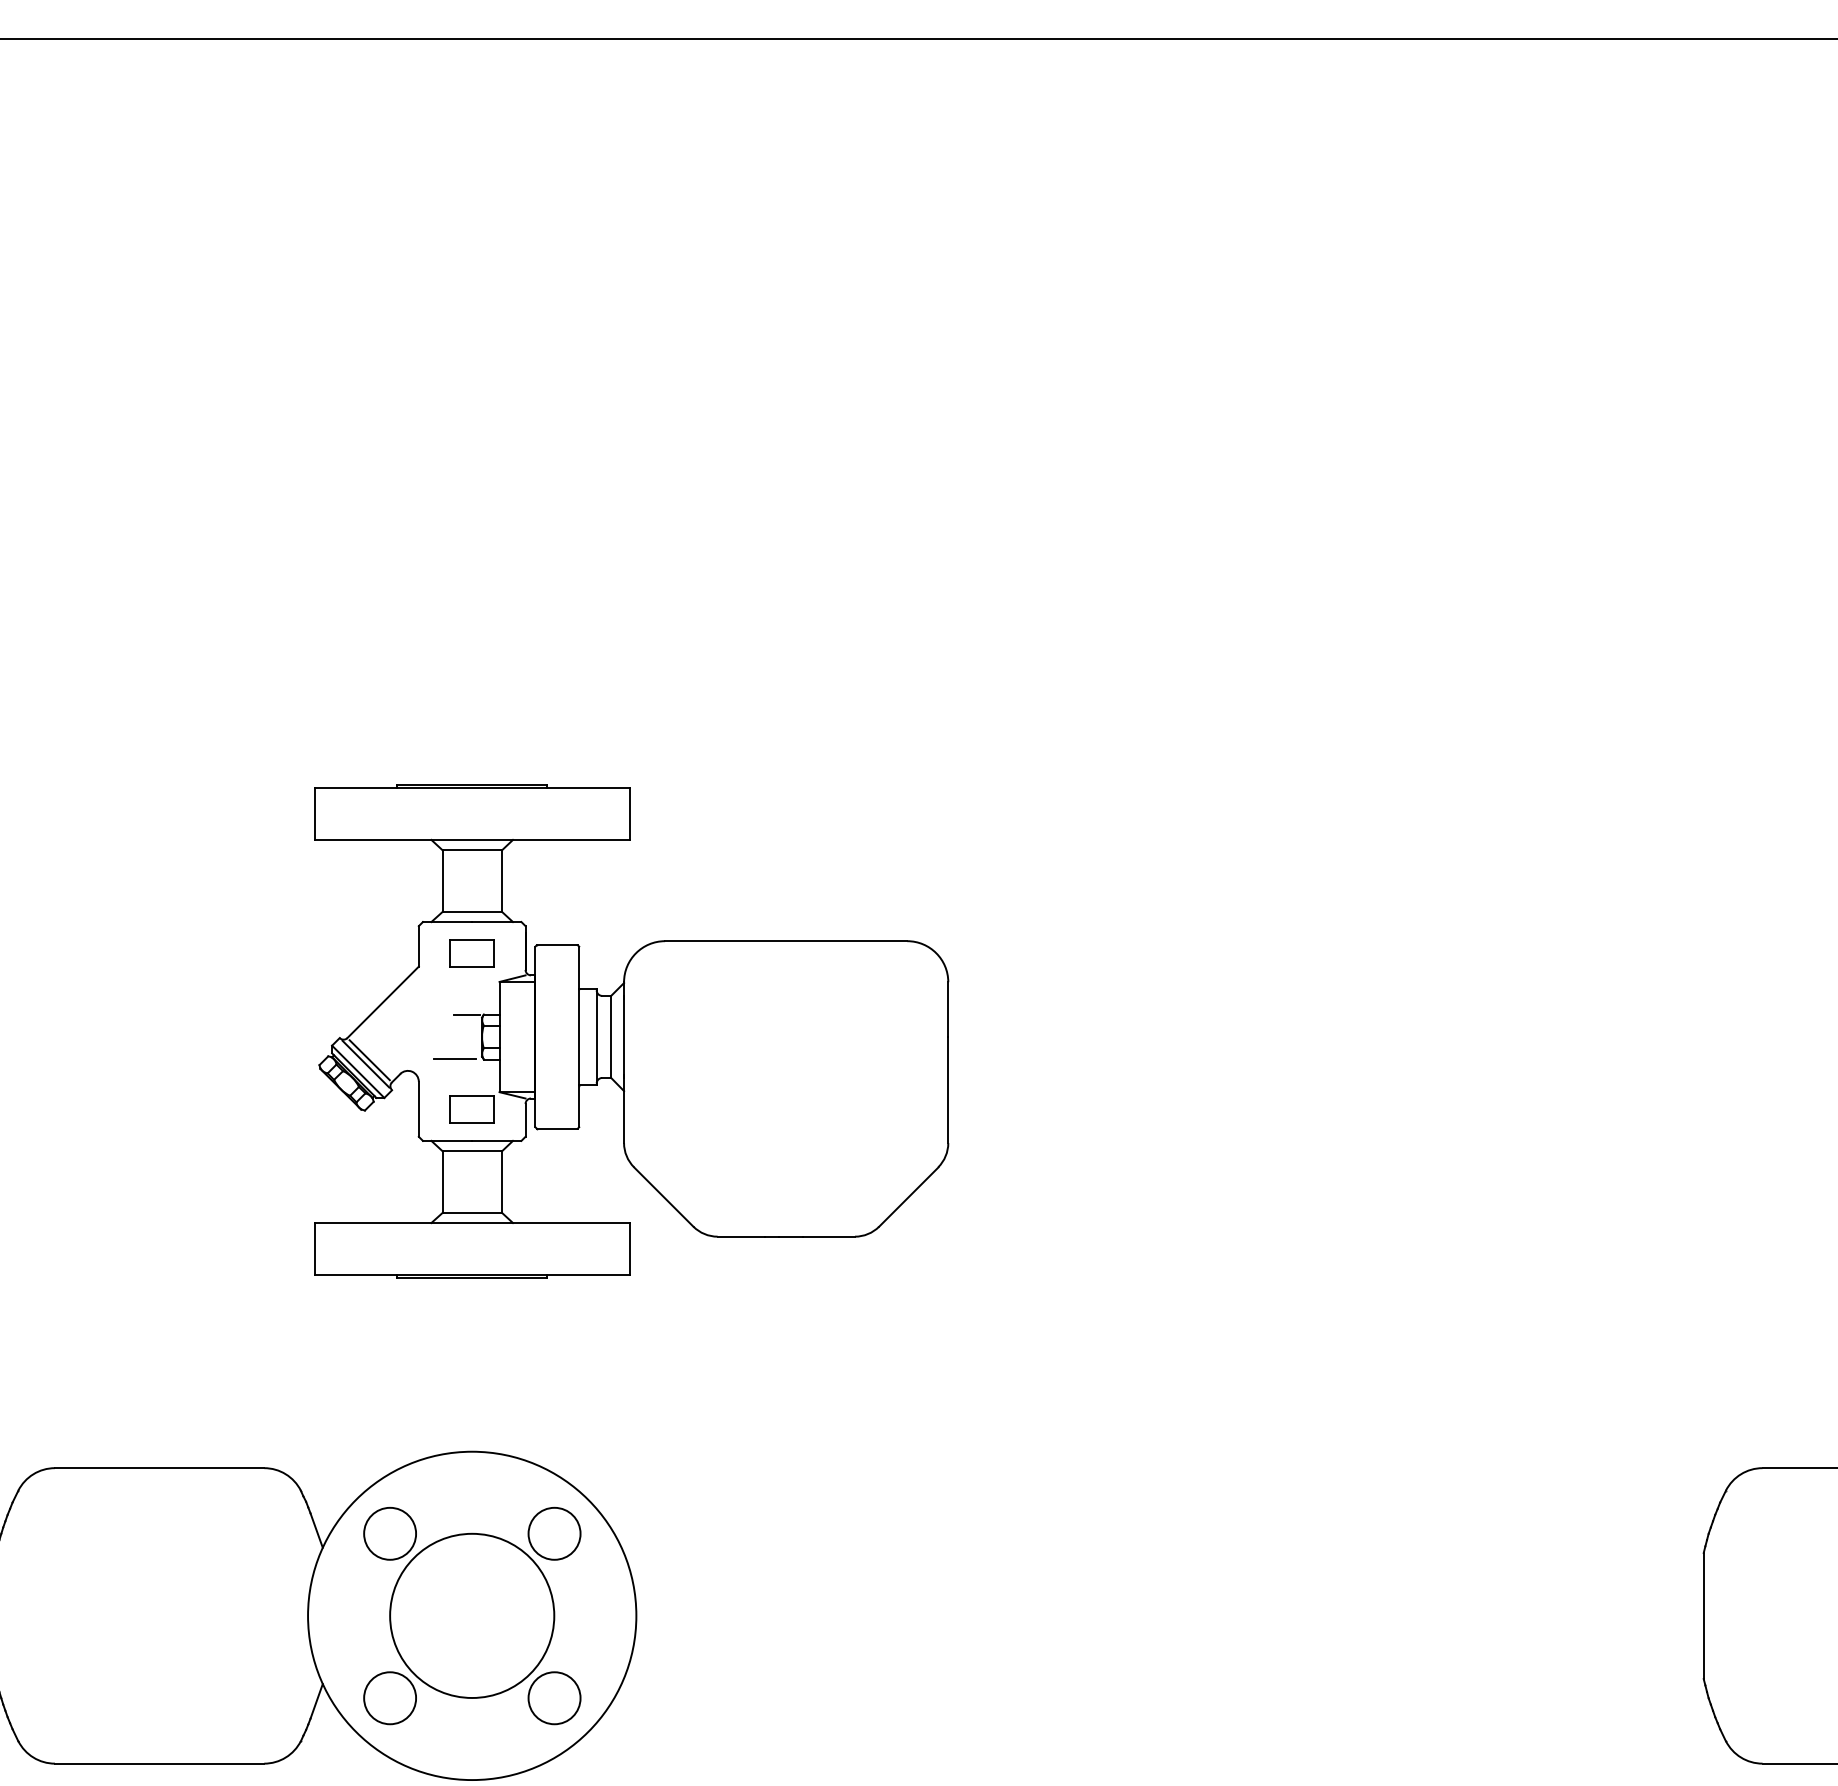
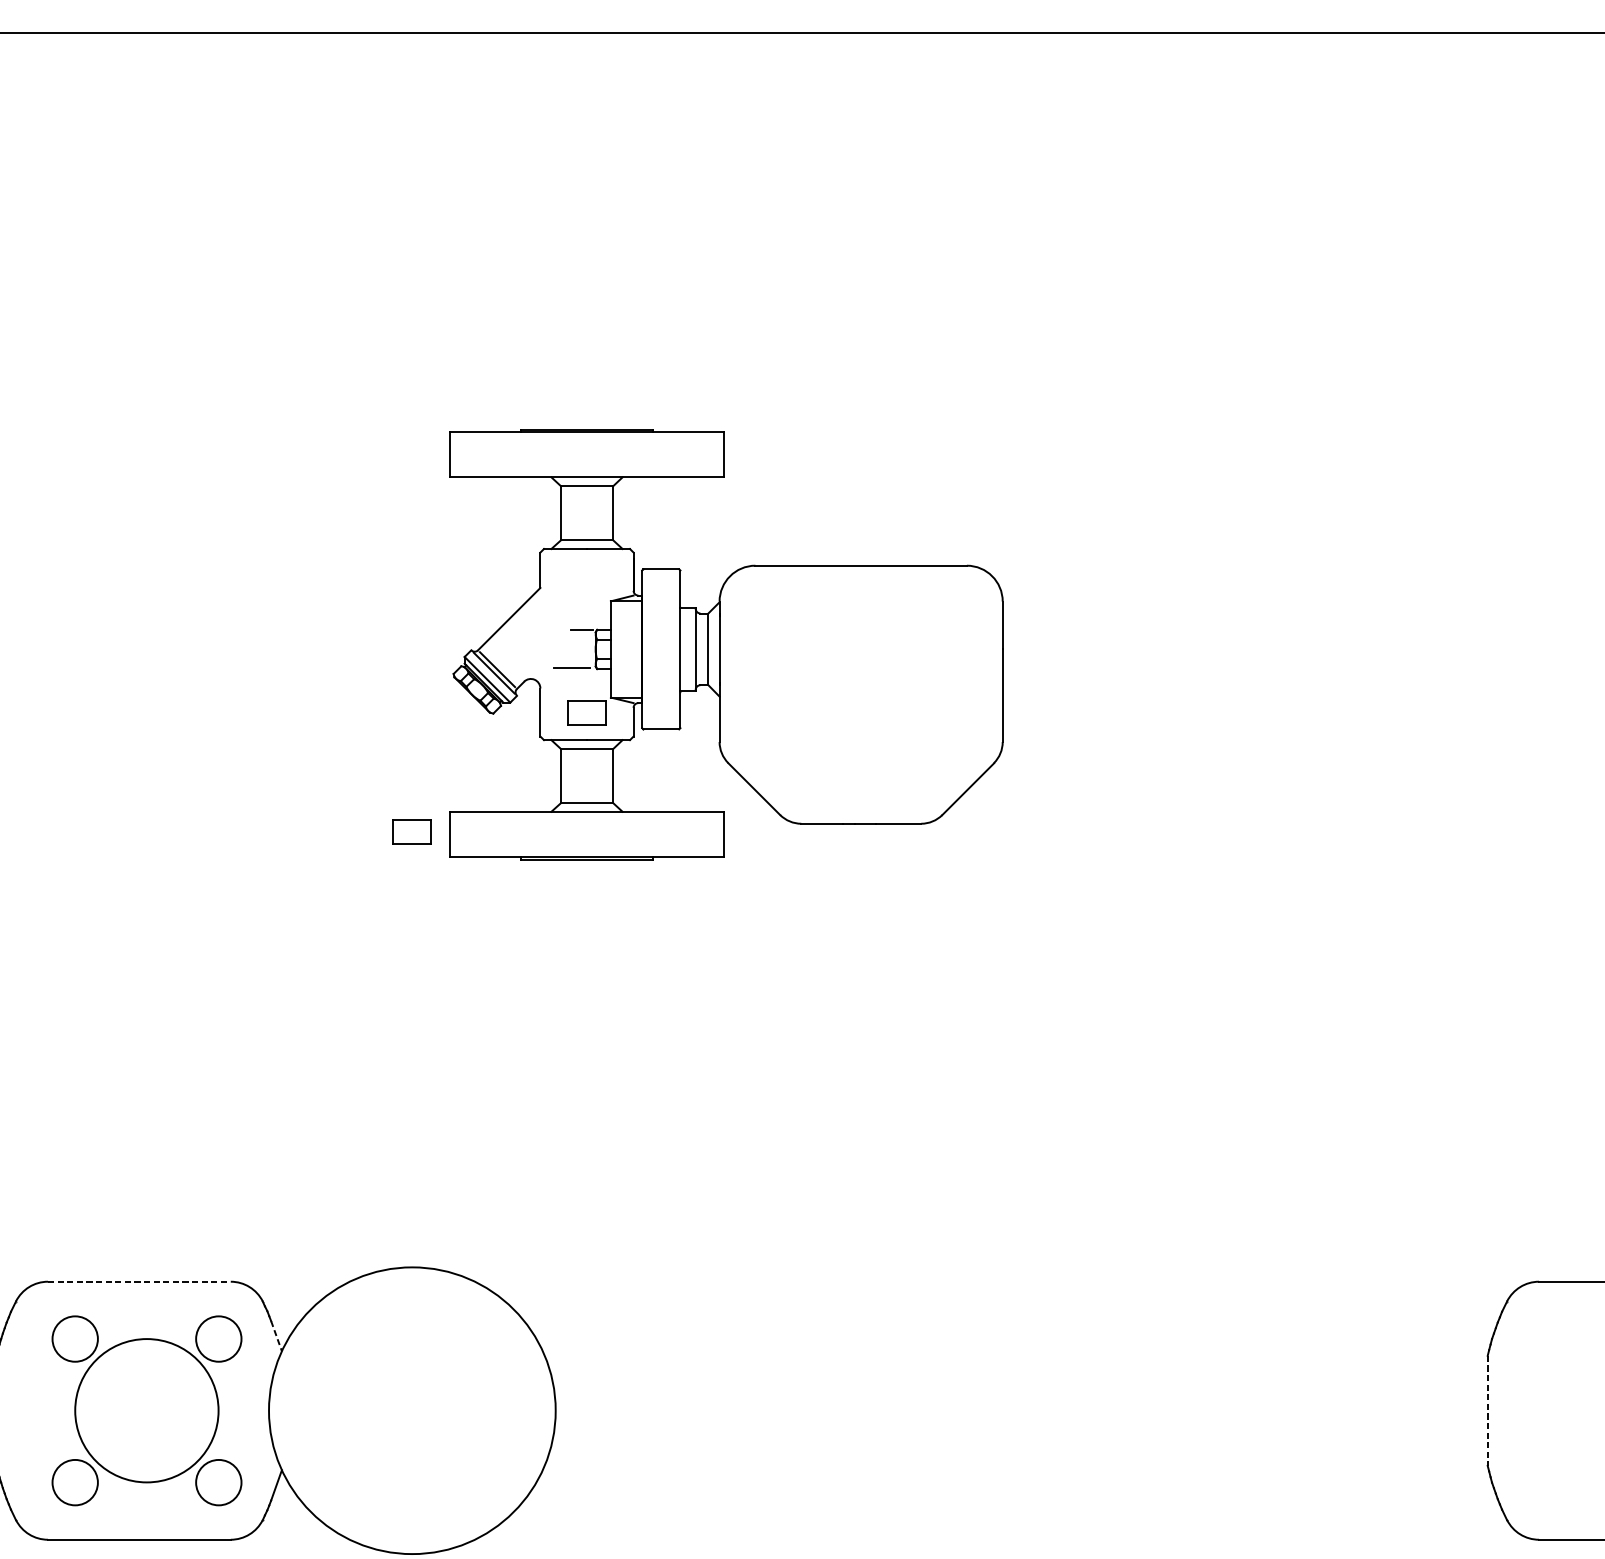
part: (631, 1031) -> (726, 644), moved
line: (159, 1468) -> (139, 1282), solid -> dashed
line: (316, 1531) -> (276, 1337), solid -> dashed
part: (472, 1615) -> (147, 1410), moved
line: (1703, 1616) -> (1487, 1411), solid -> dashed

